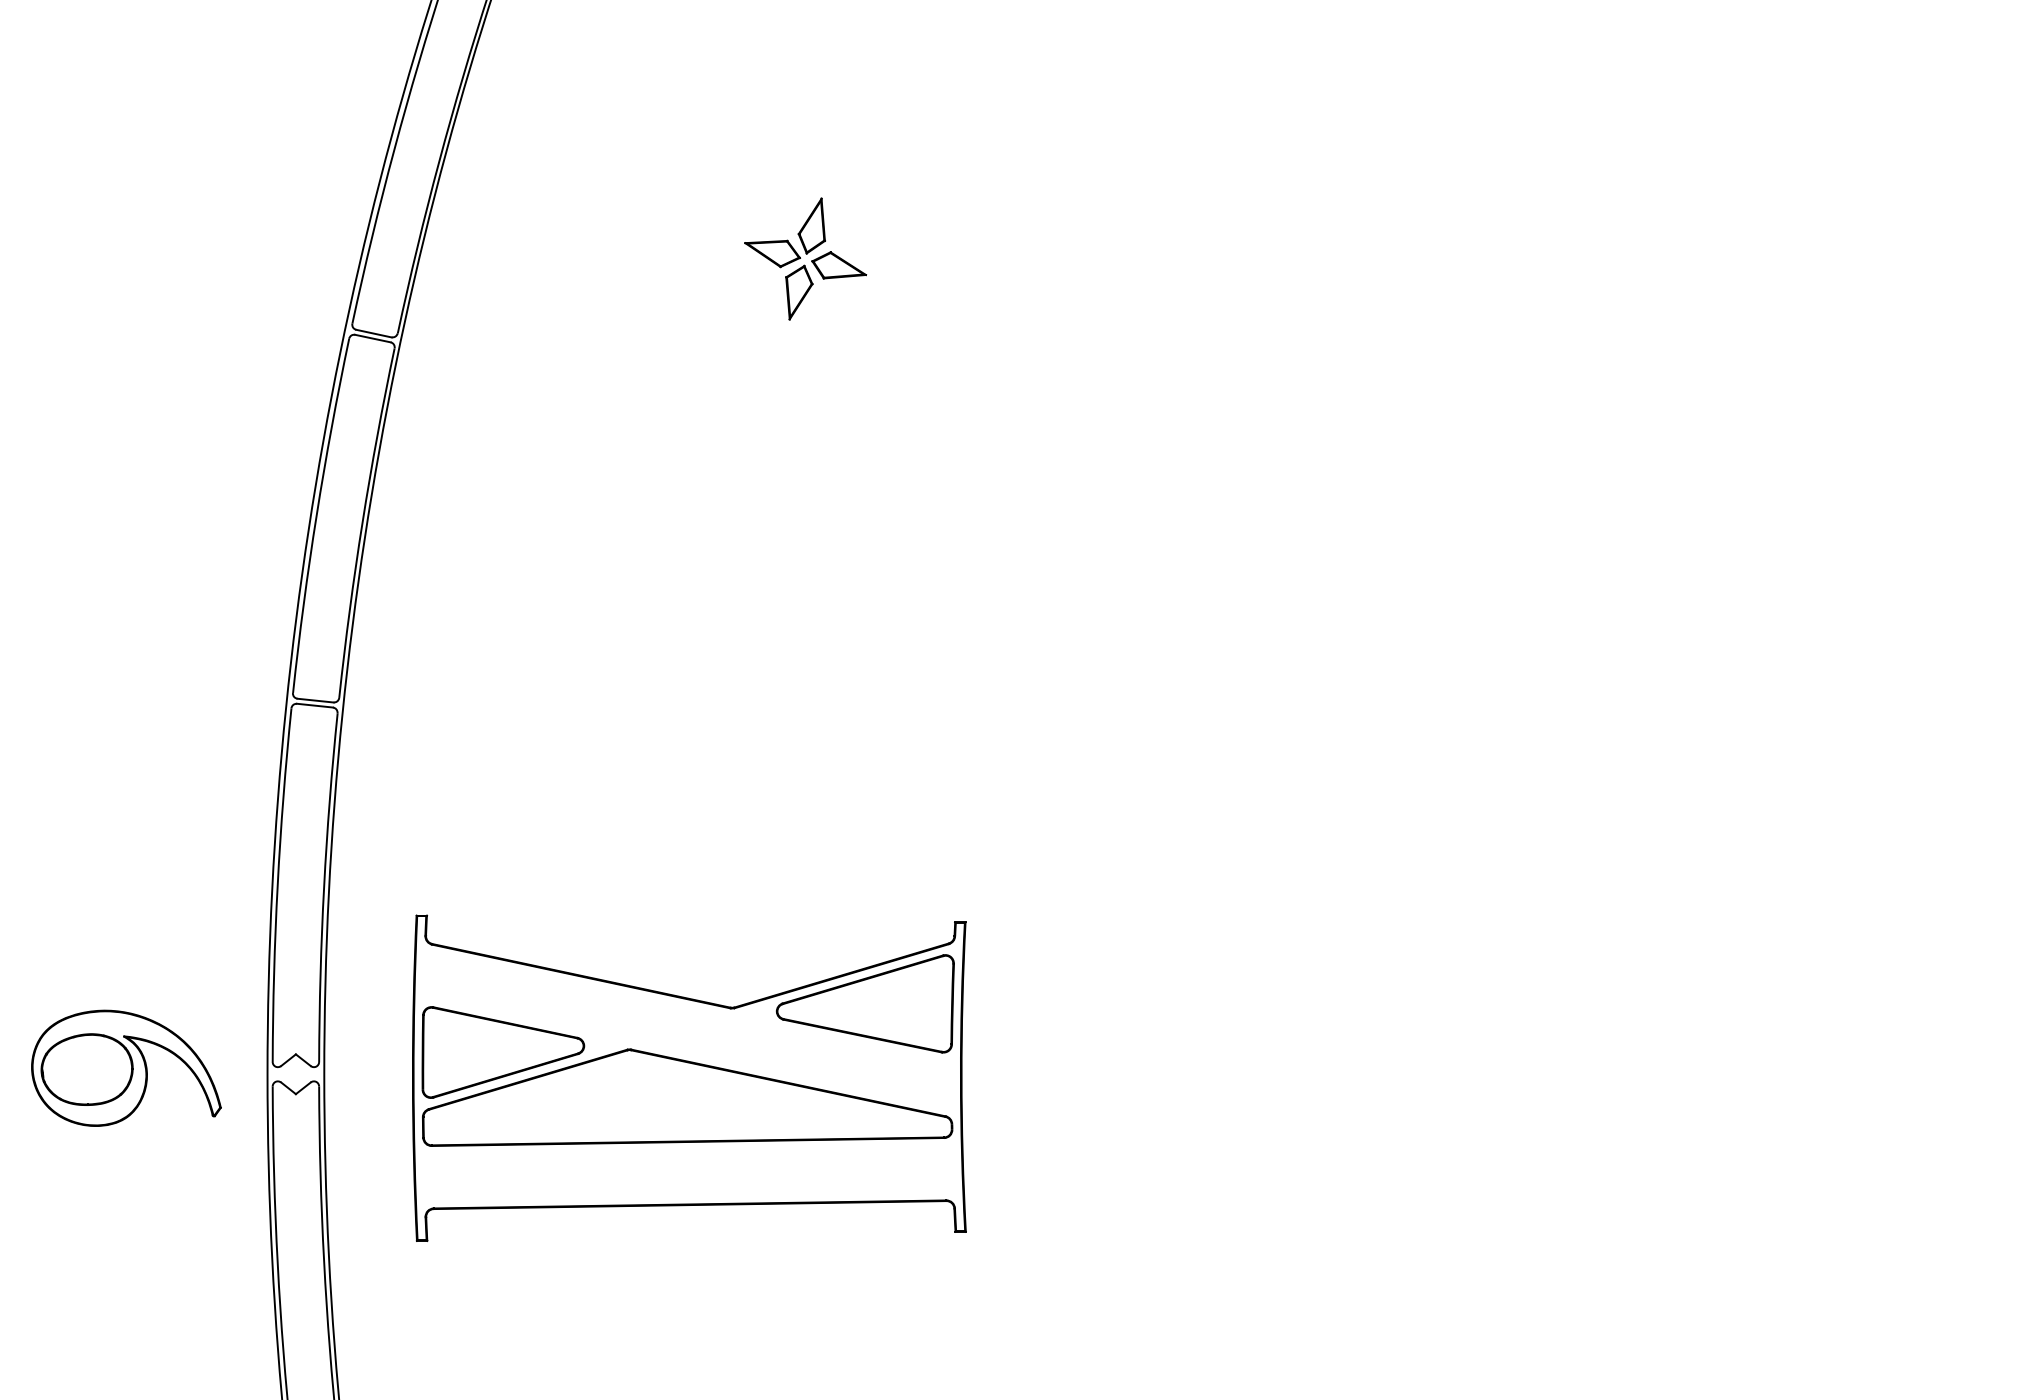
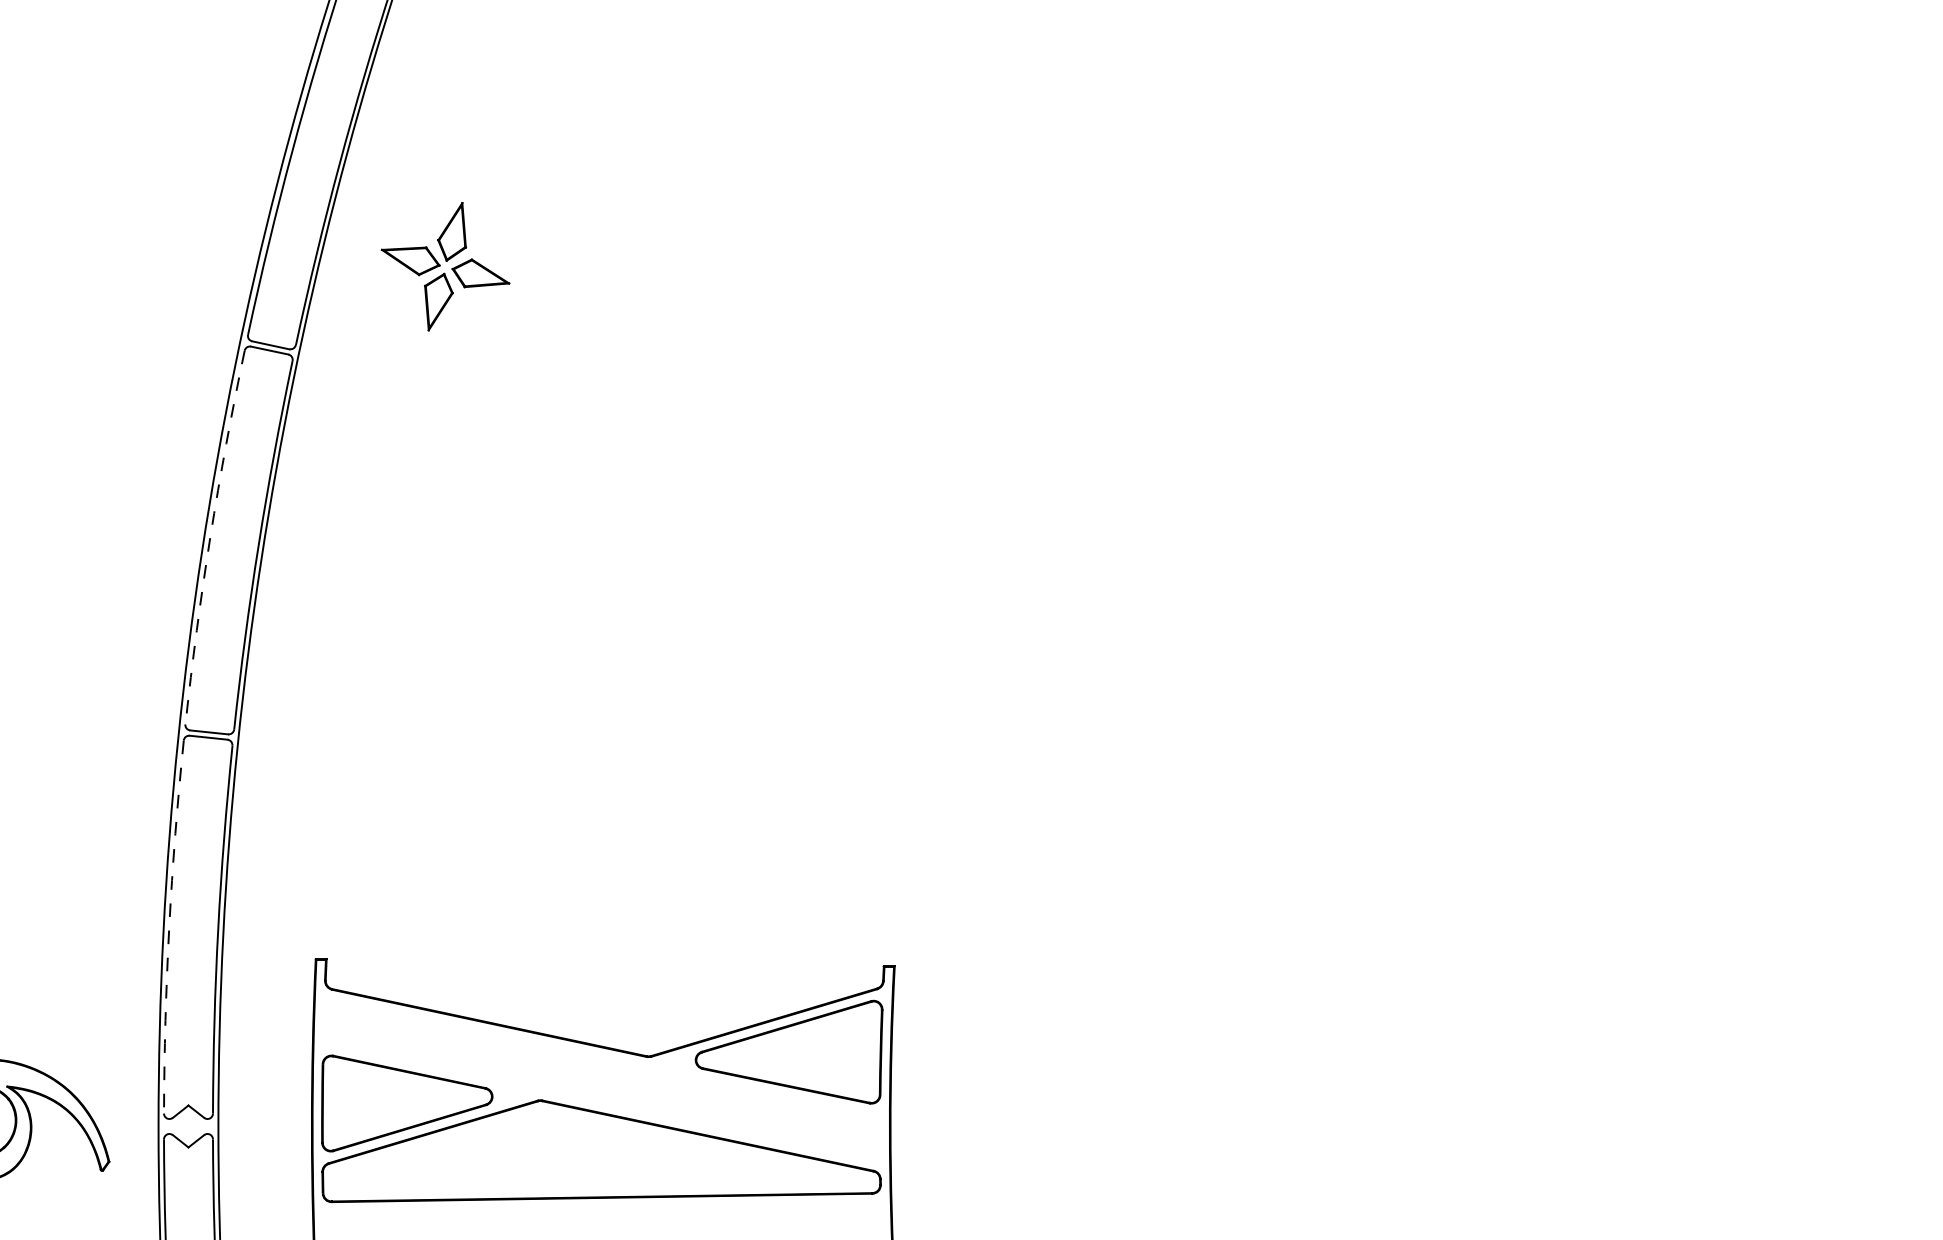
part: (805, 258) -> (445, 266), moved
arc: (316, 515) -> (210, 537), solid -> dashed
arc: (277, 885) -> (169, 927), solid -> dashed

